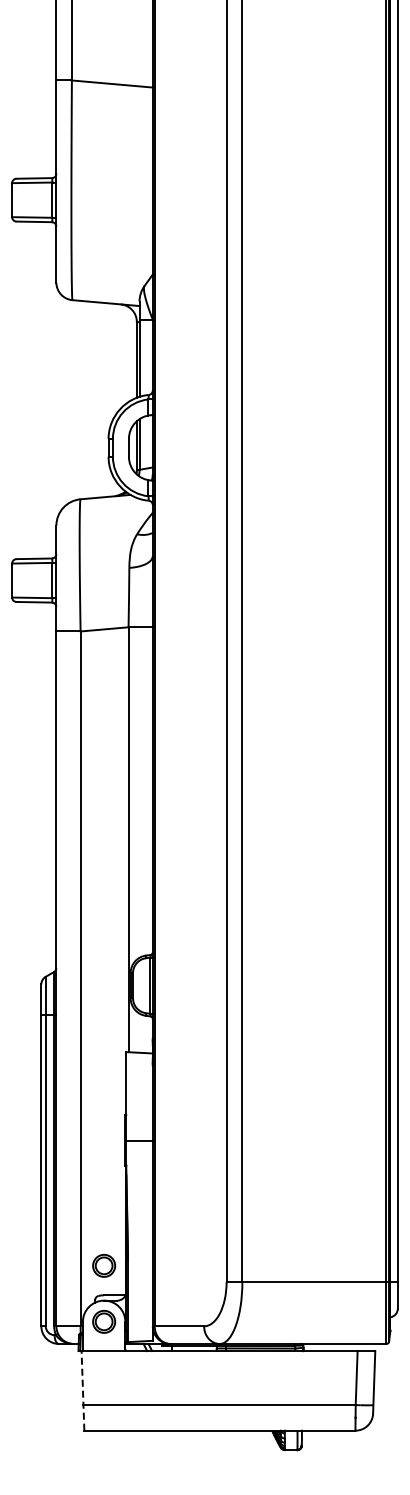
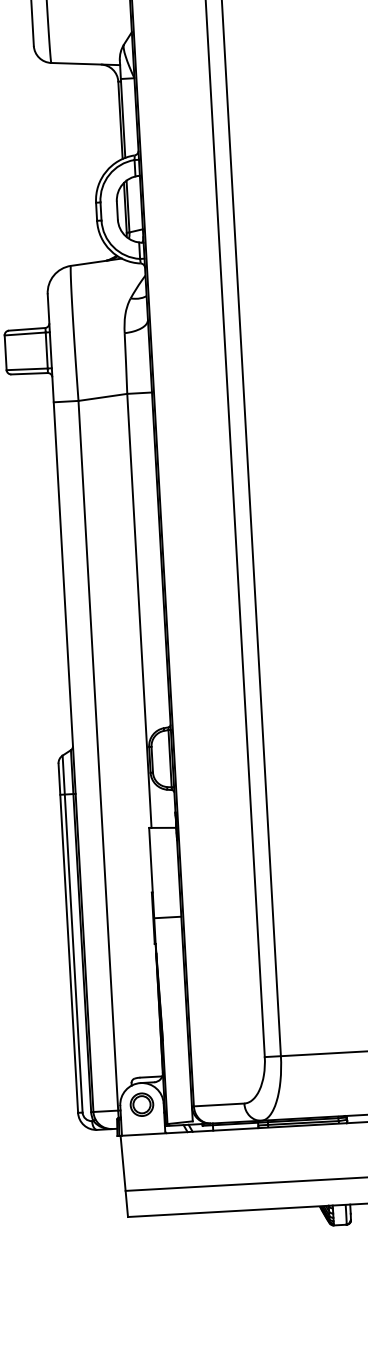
part: (104, 1265) -> (139, 1047), removed
line: (82, 1390) -> (123, 1176), dashed -> solid

